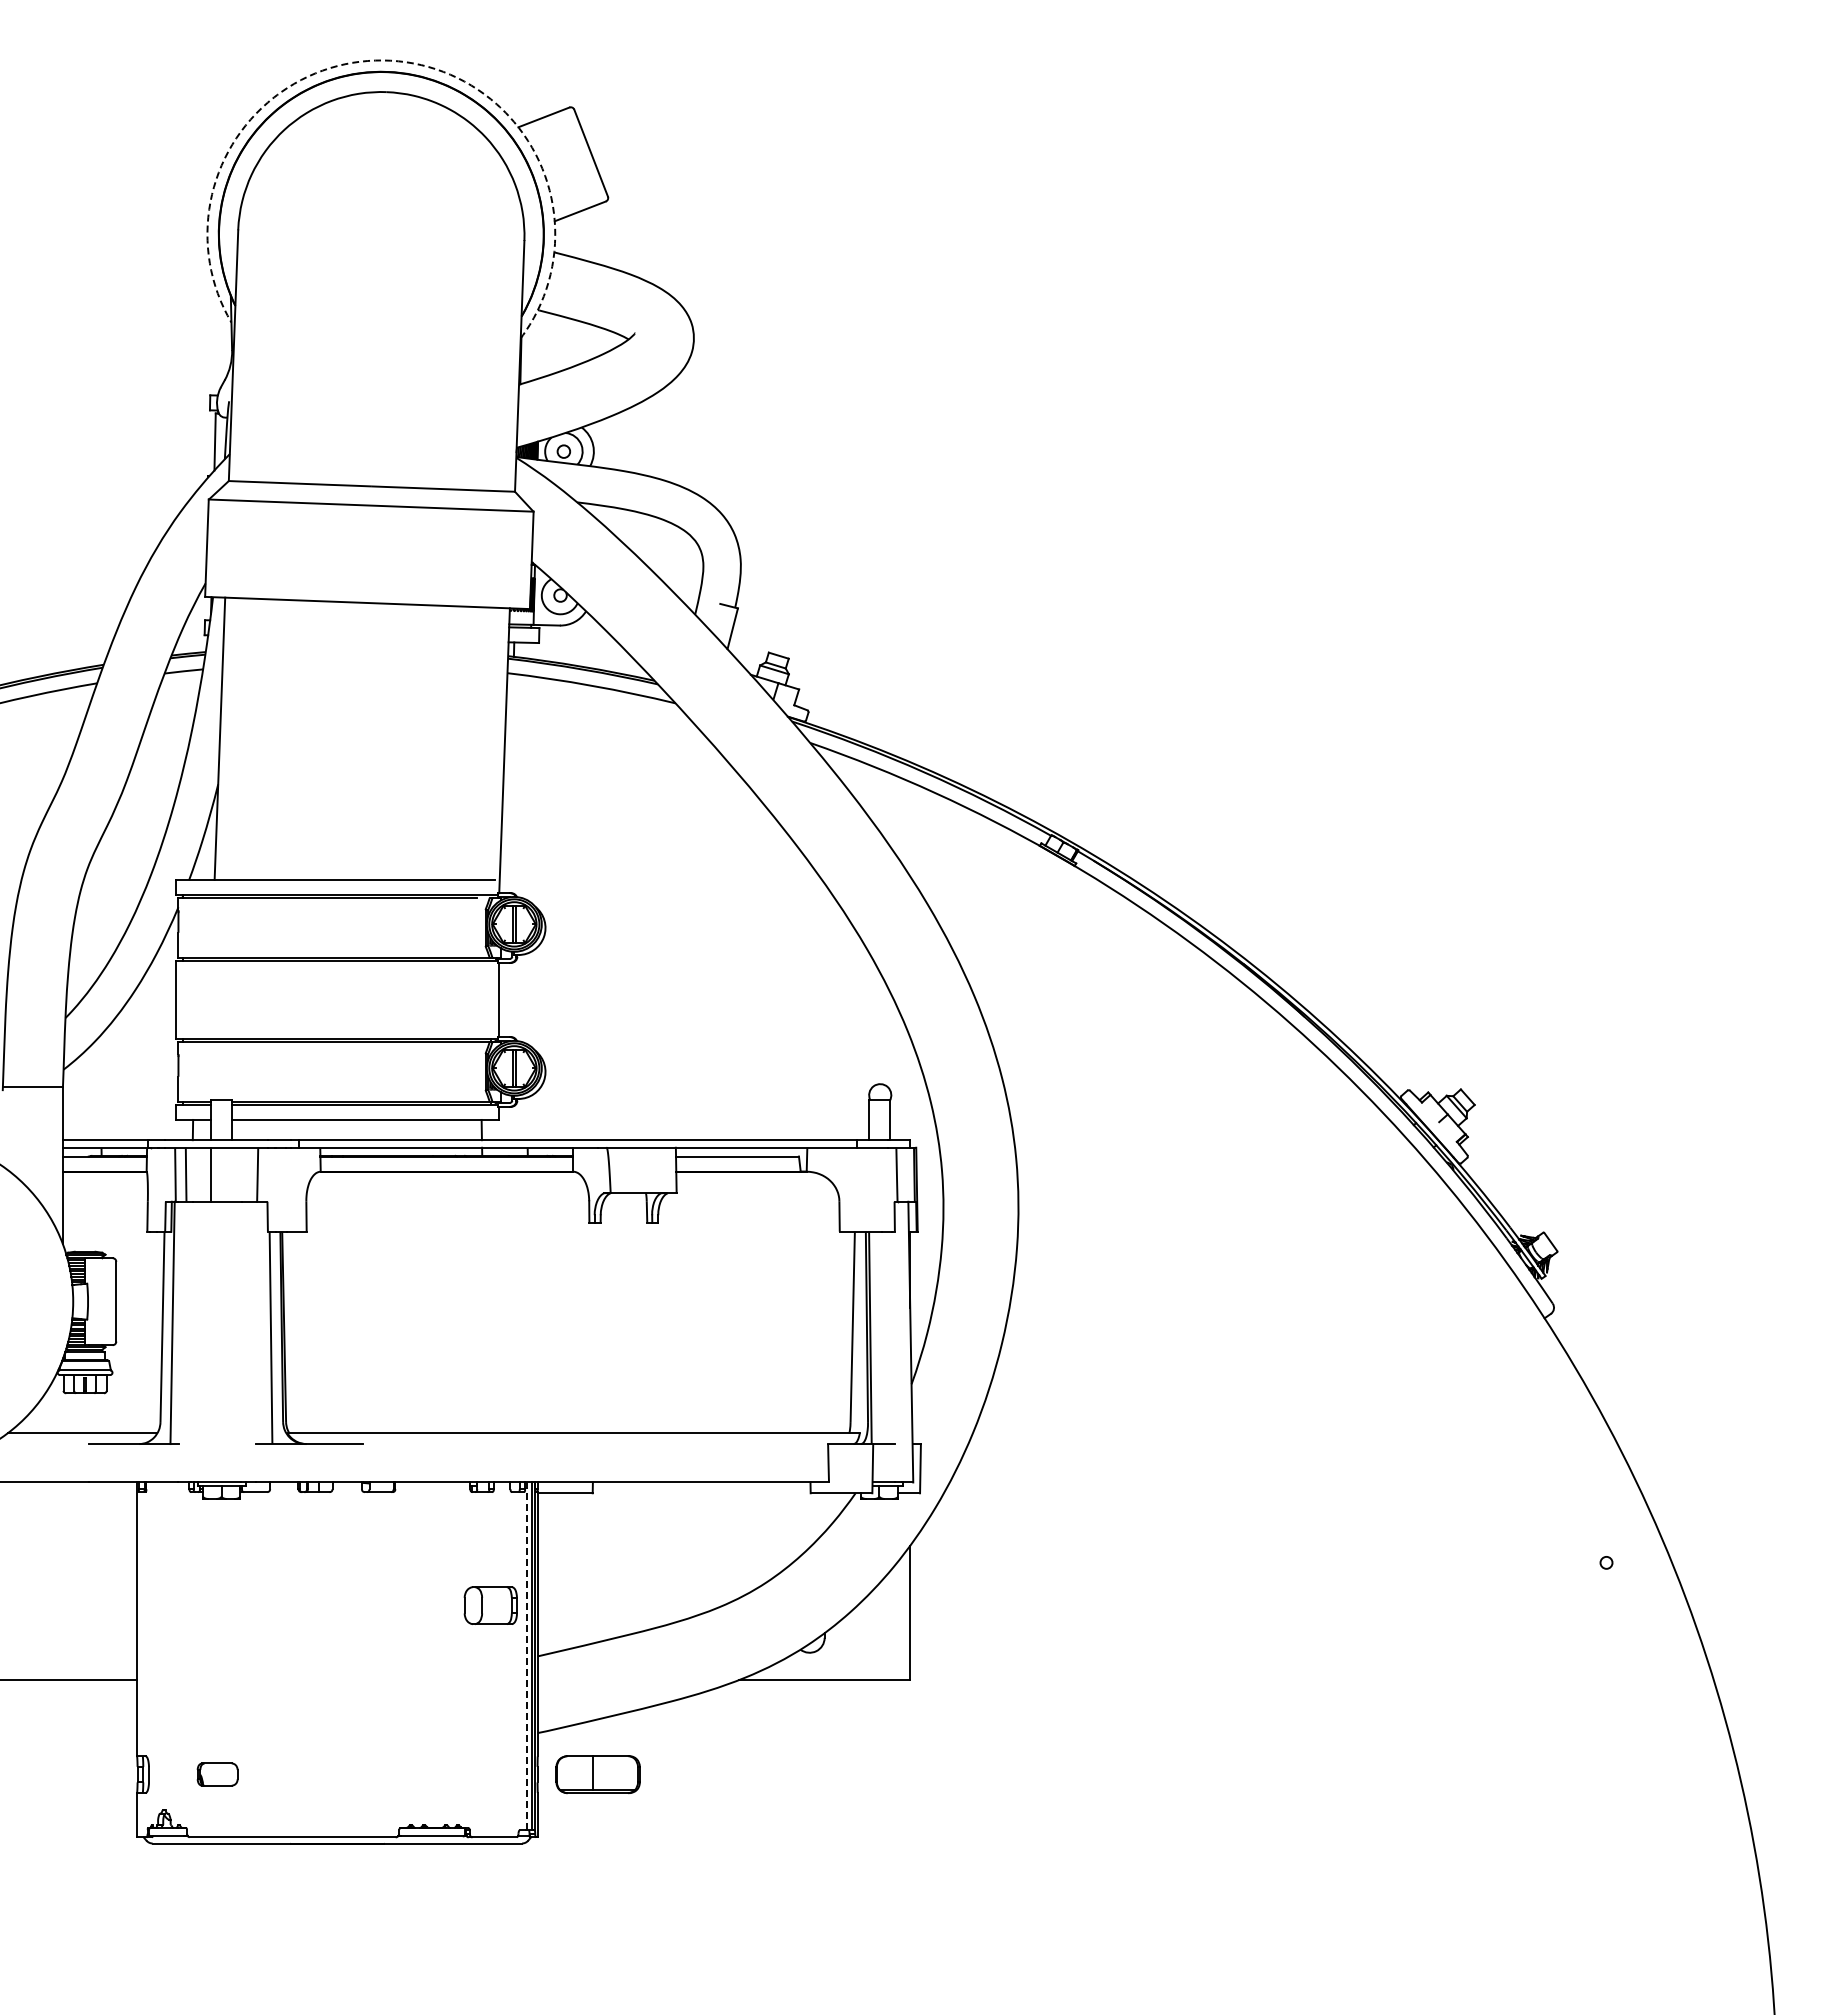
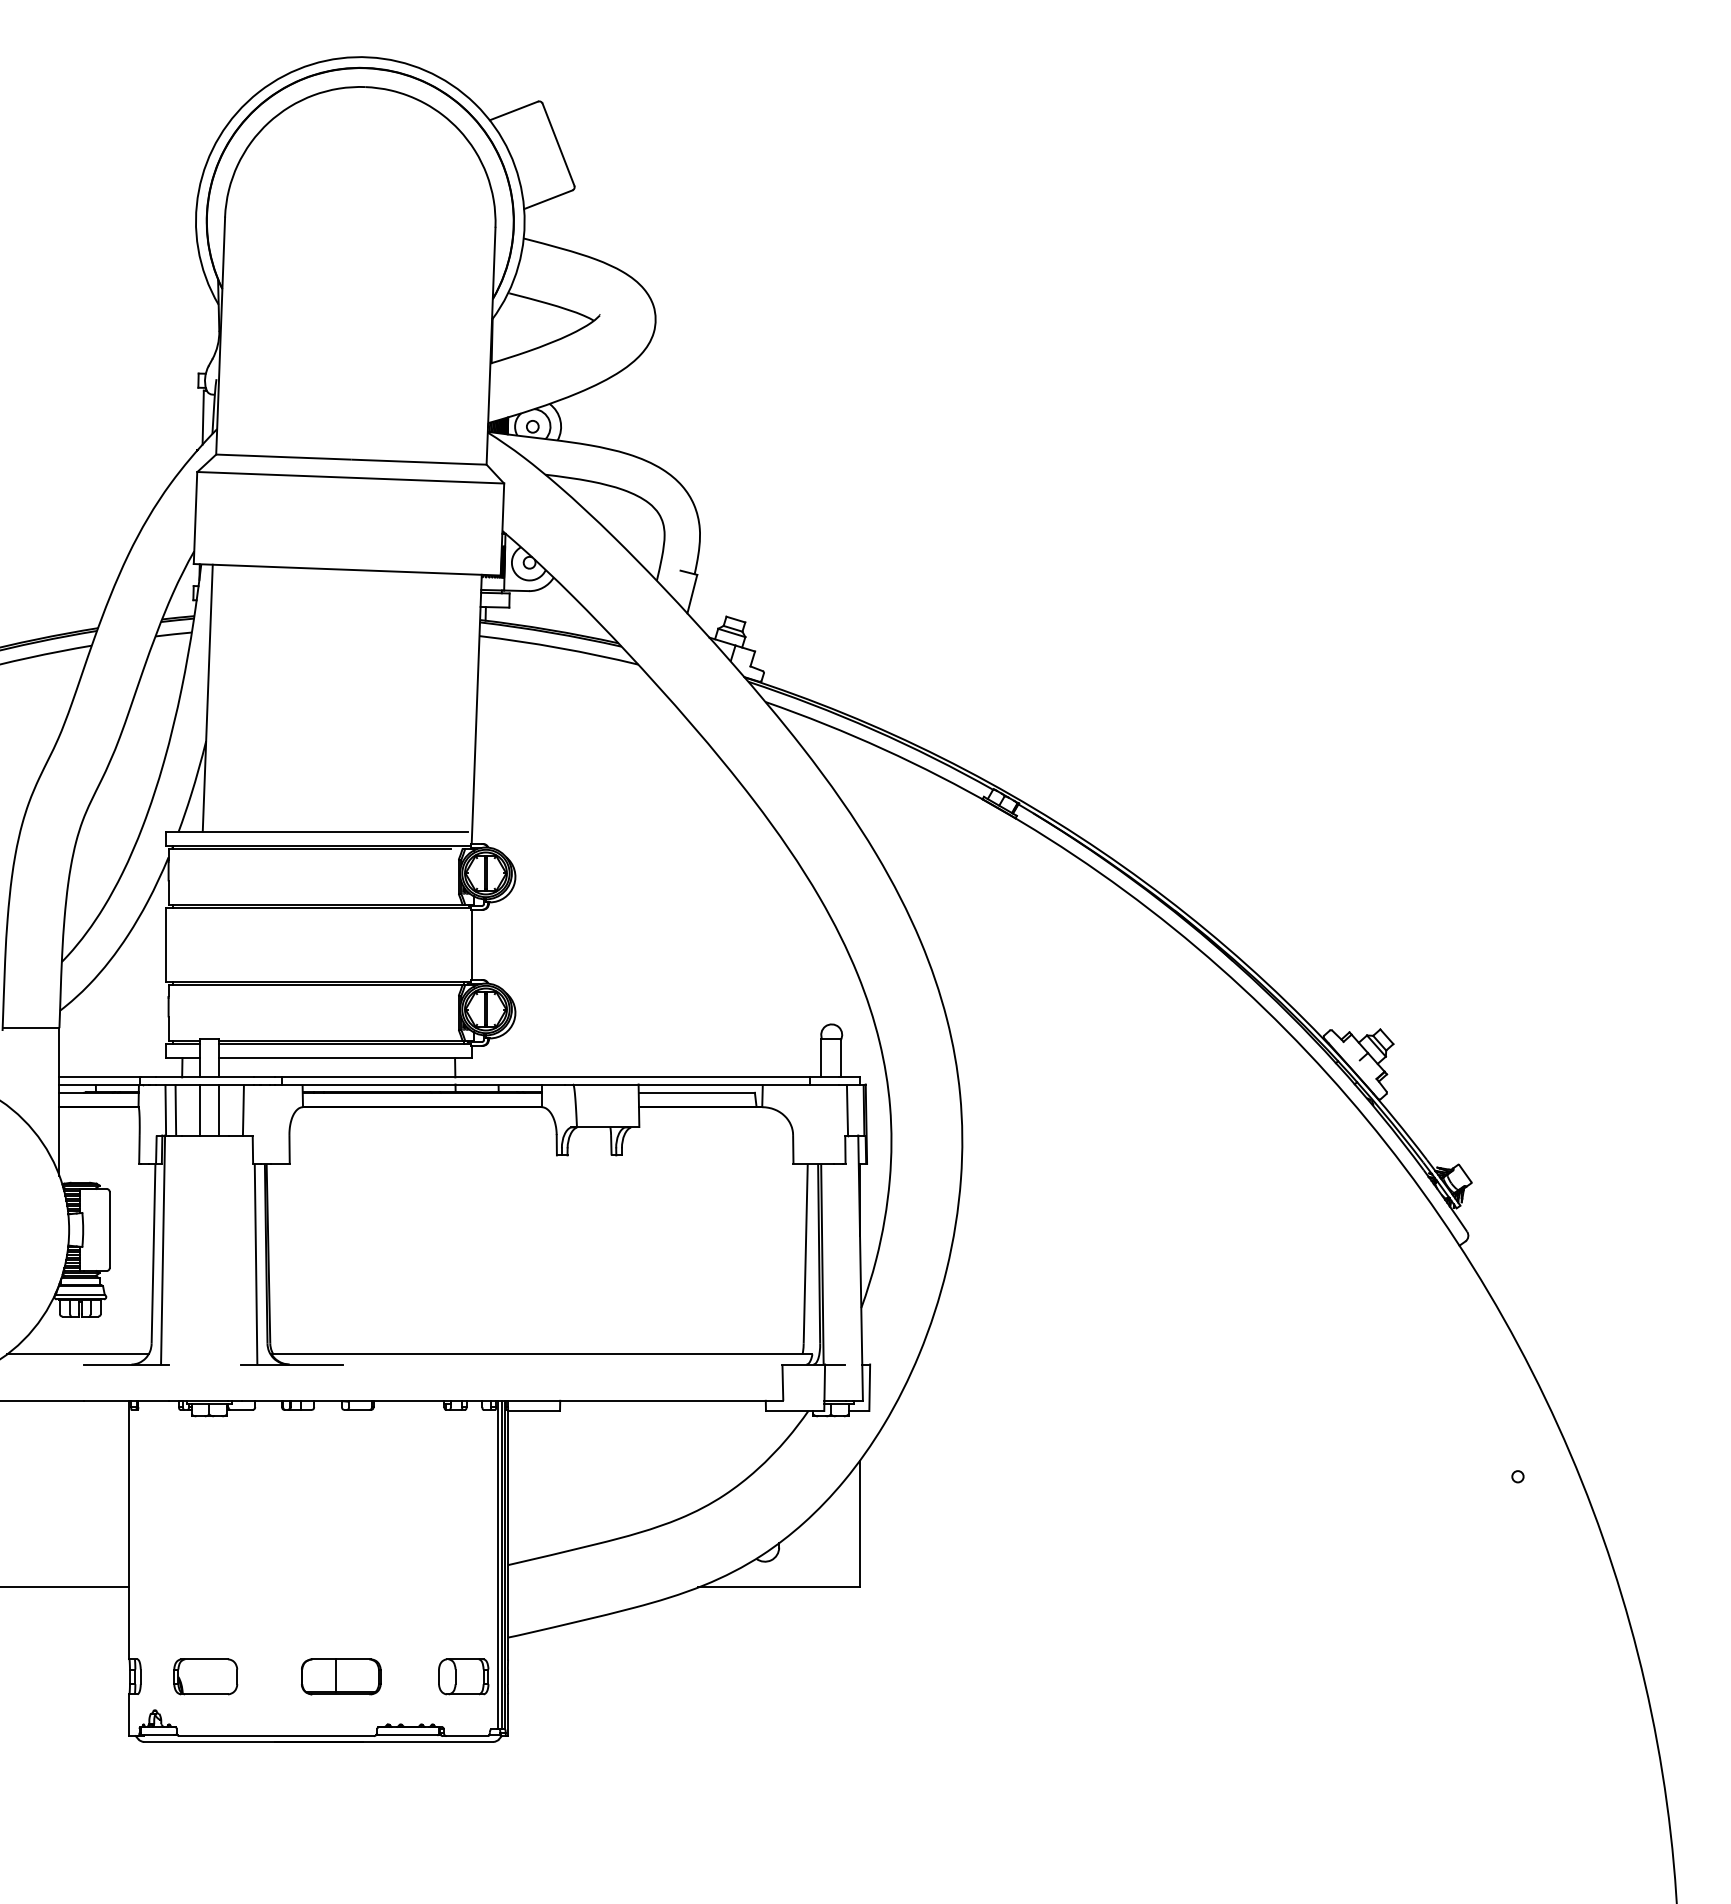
arc: (390, 60) -> (368, 57), dashed -> solid
line: (231, 1174) -> (218, 1109), added
part: (490, 1605) -> (463, 1676), moved
line: (526, 1656) -> (497, 1565), dashed -> solid
part: (217, 1774) -> (205, 1676), size x1.67
part: (597, 1774) -> (340, 1676), moved

